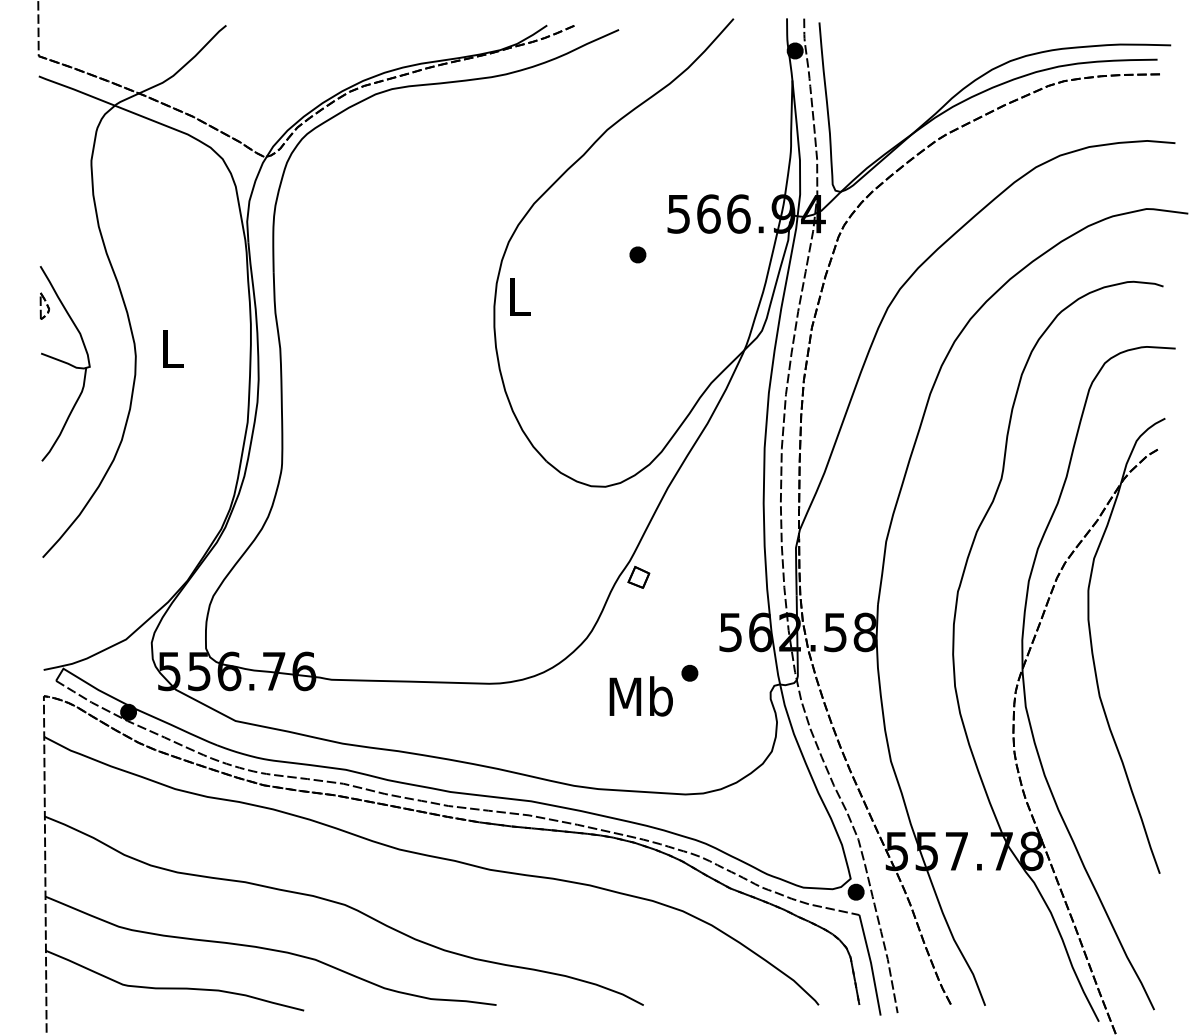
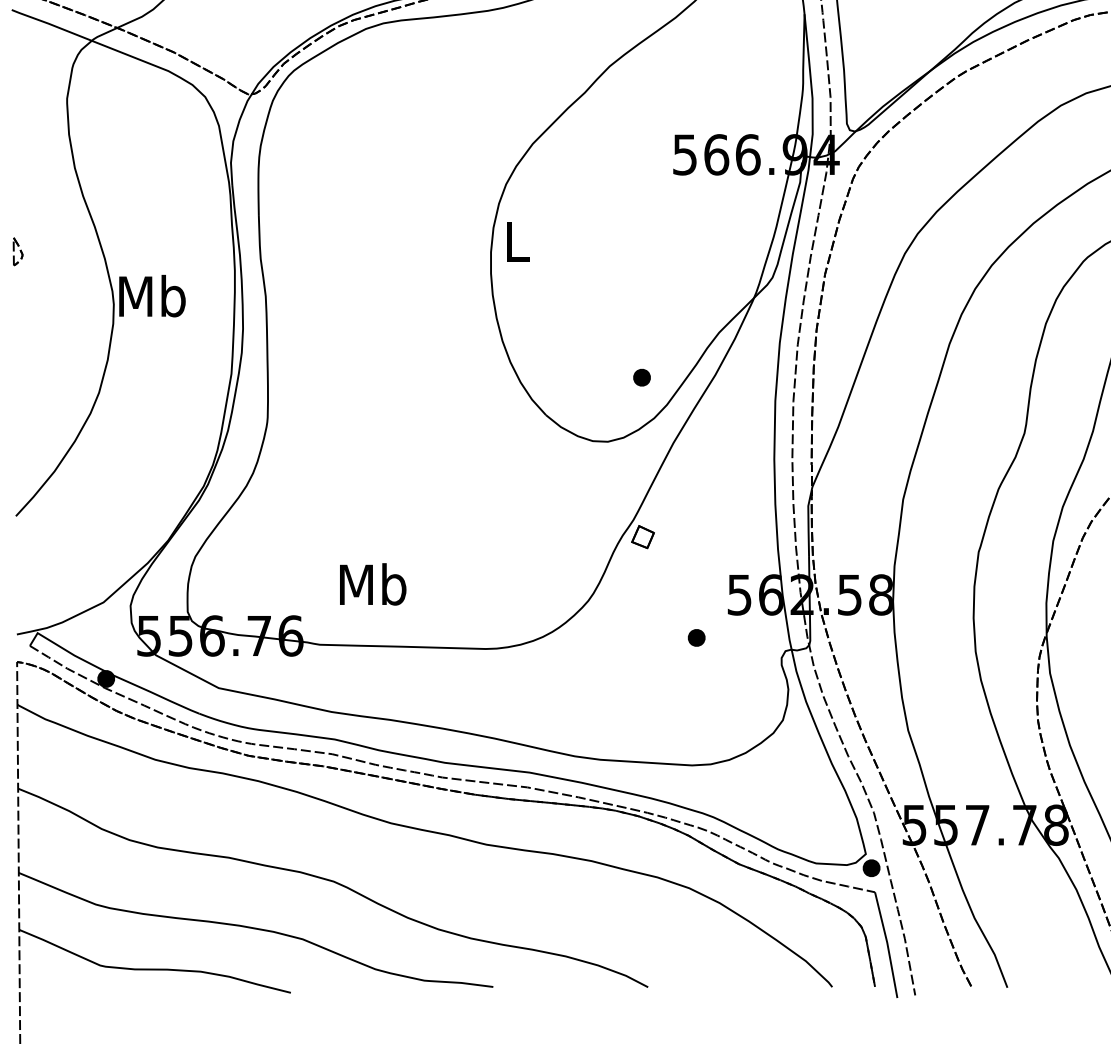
part: (637, 254) -> (641, 377), moved
text: (172, 348) -> (152, 296), L -> Mb
part: (64, 363) -> (38, 312), removed
text: (640, 696) -> (372, 584), moved

